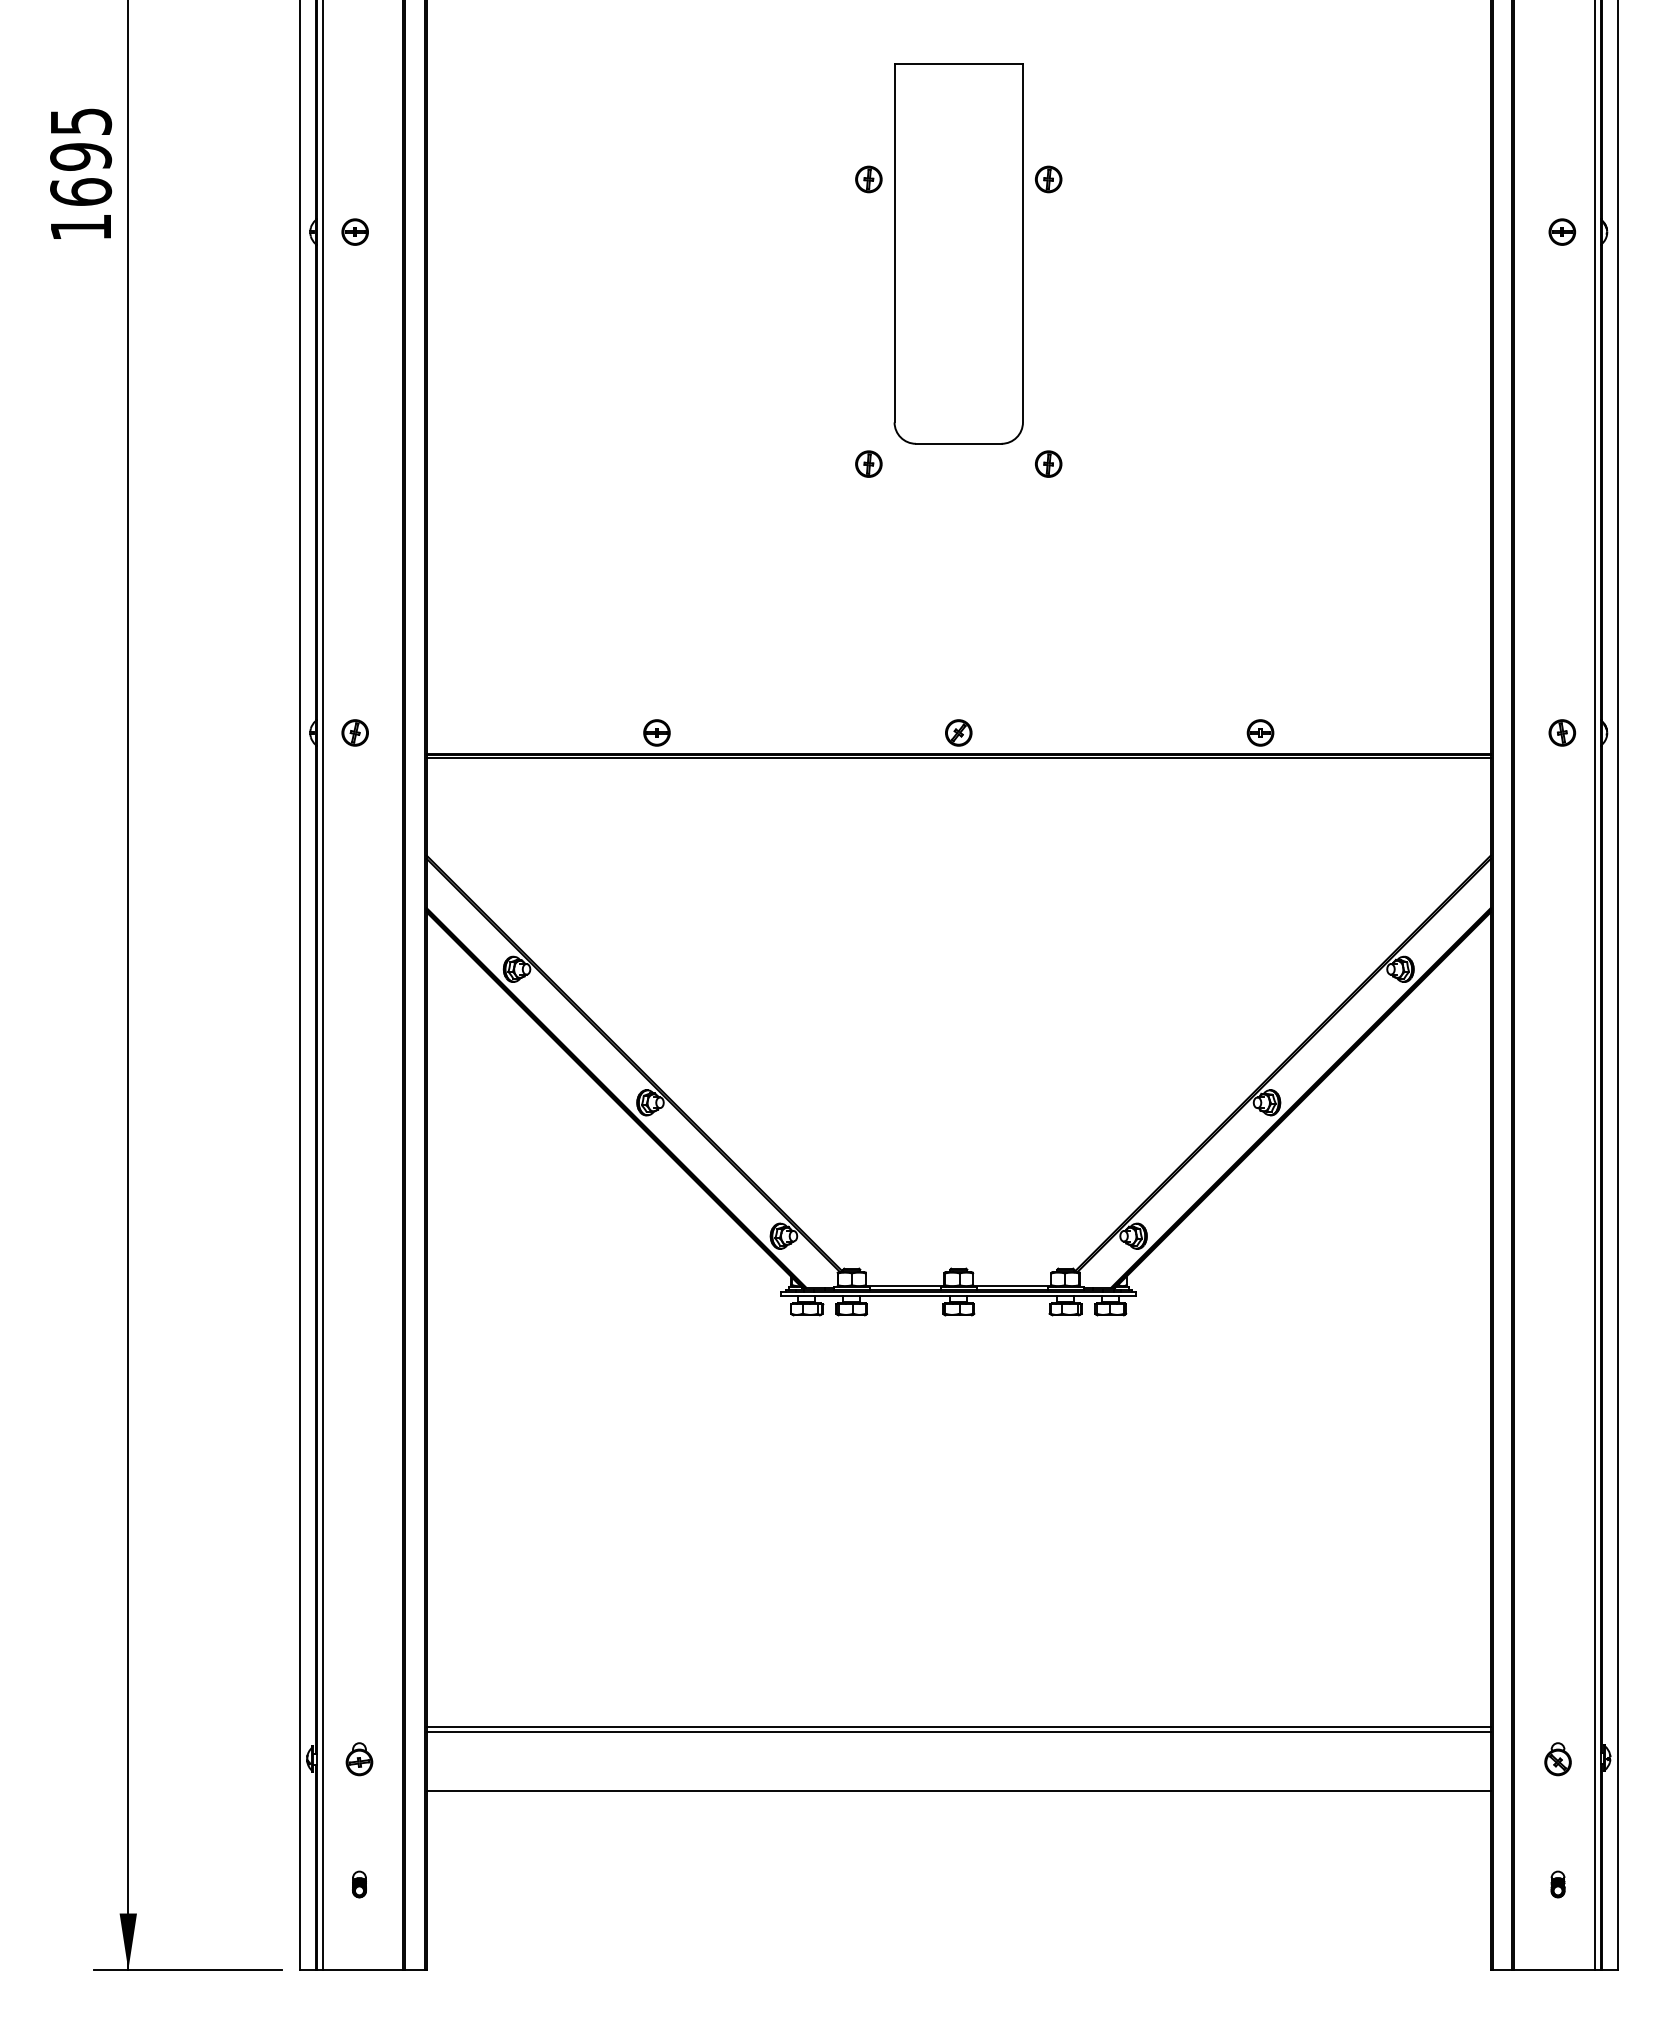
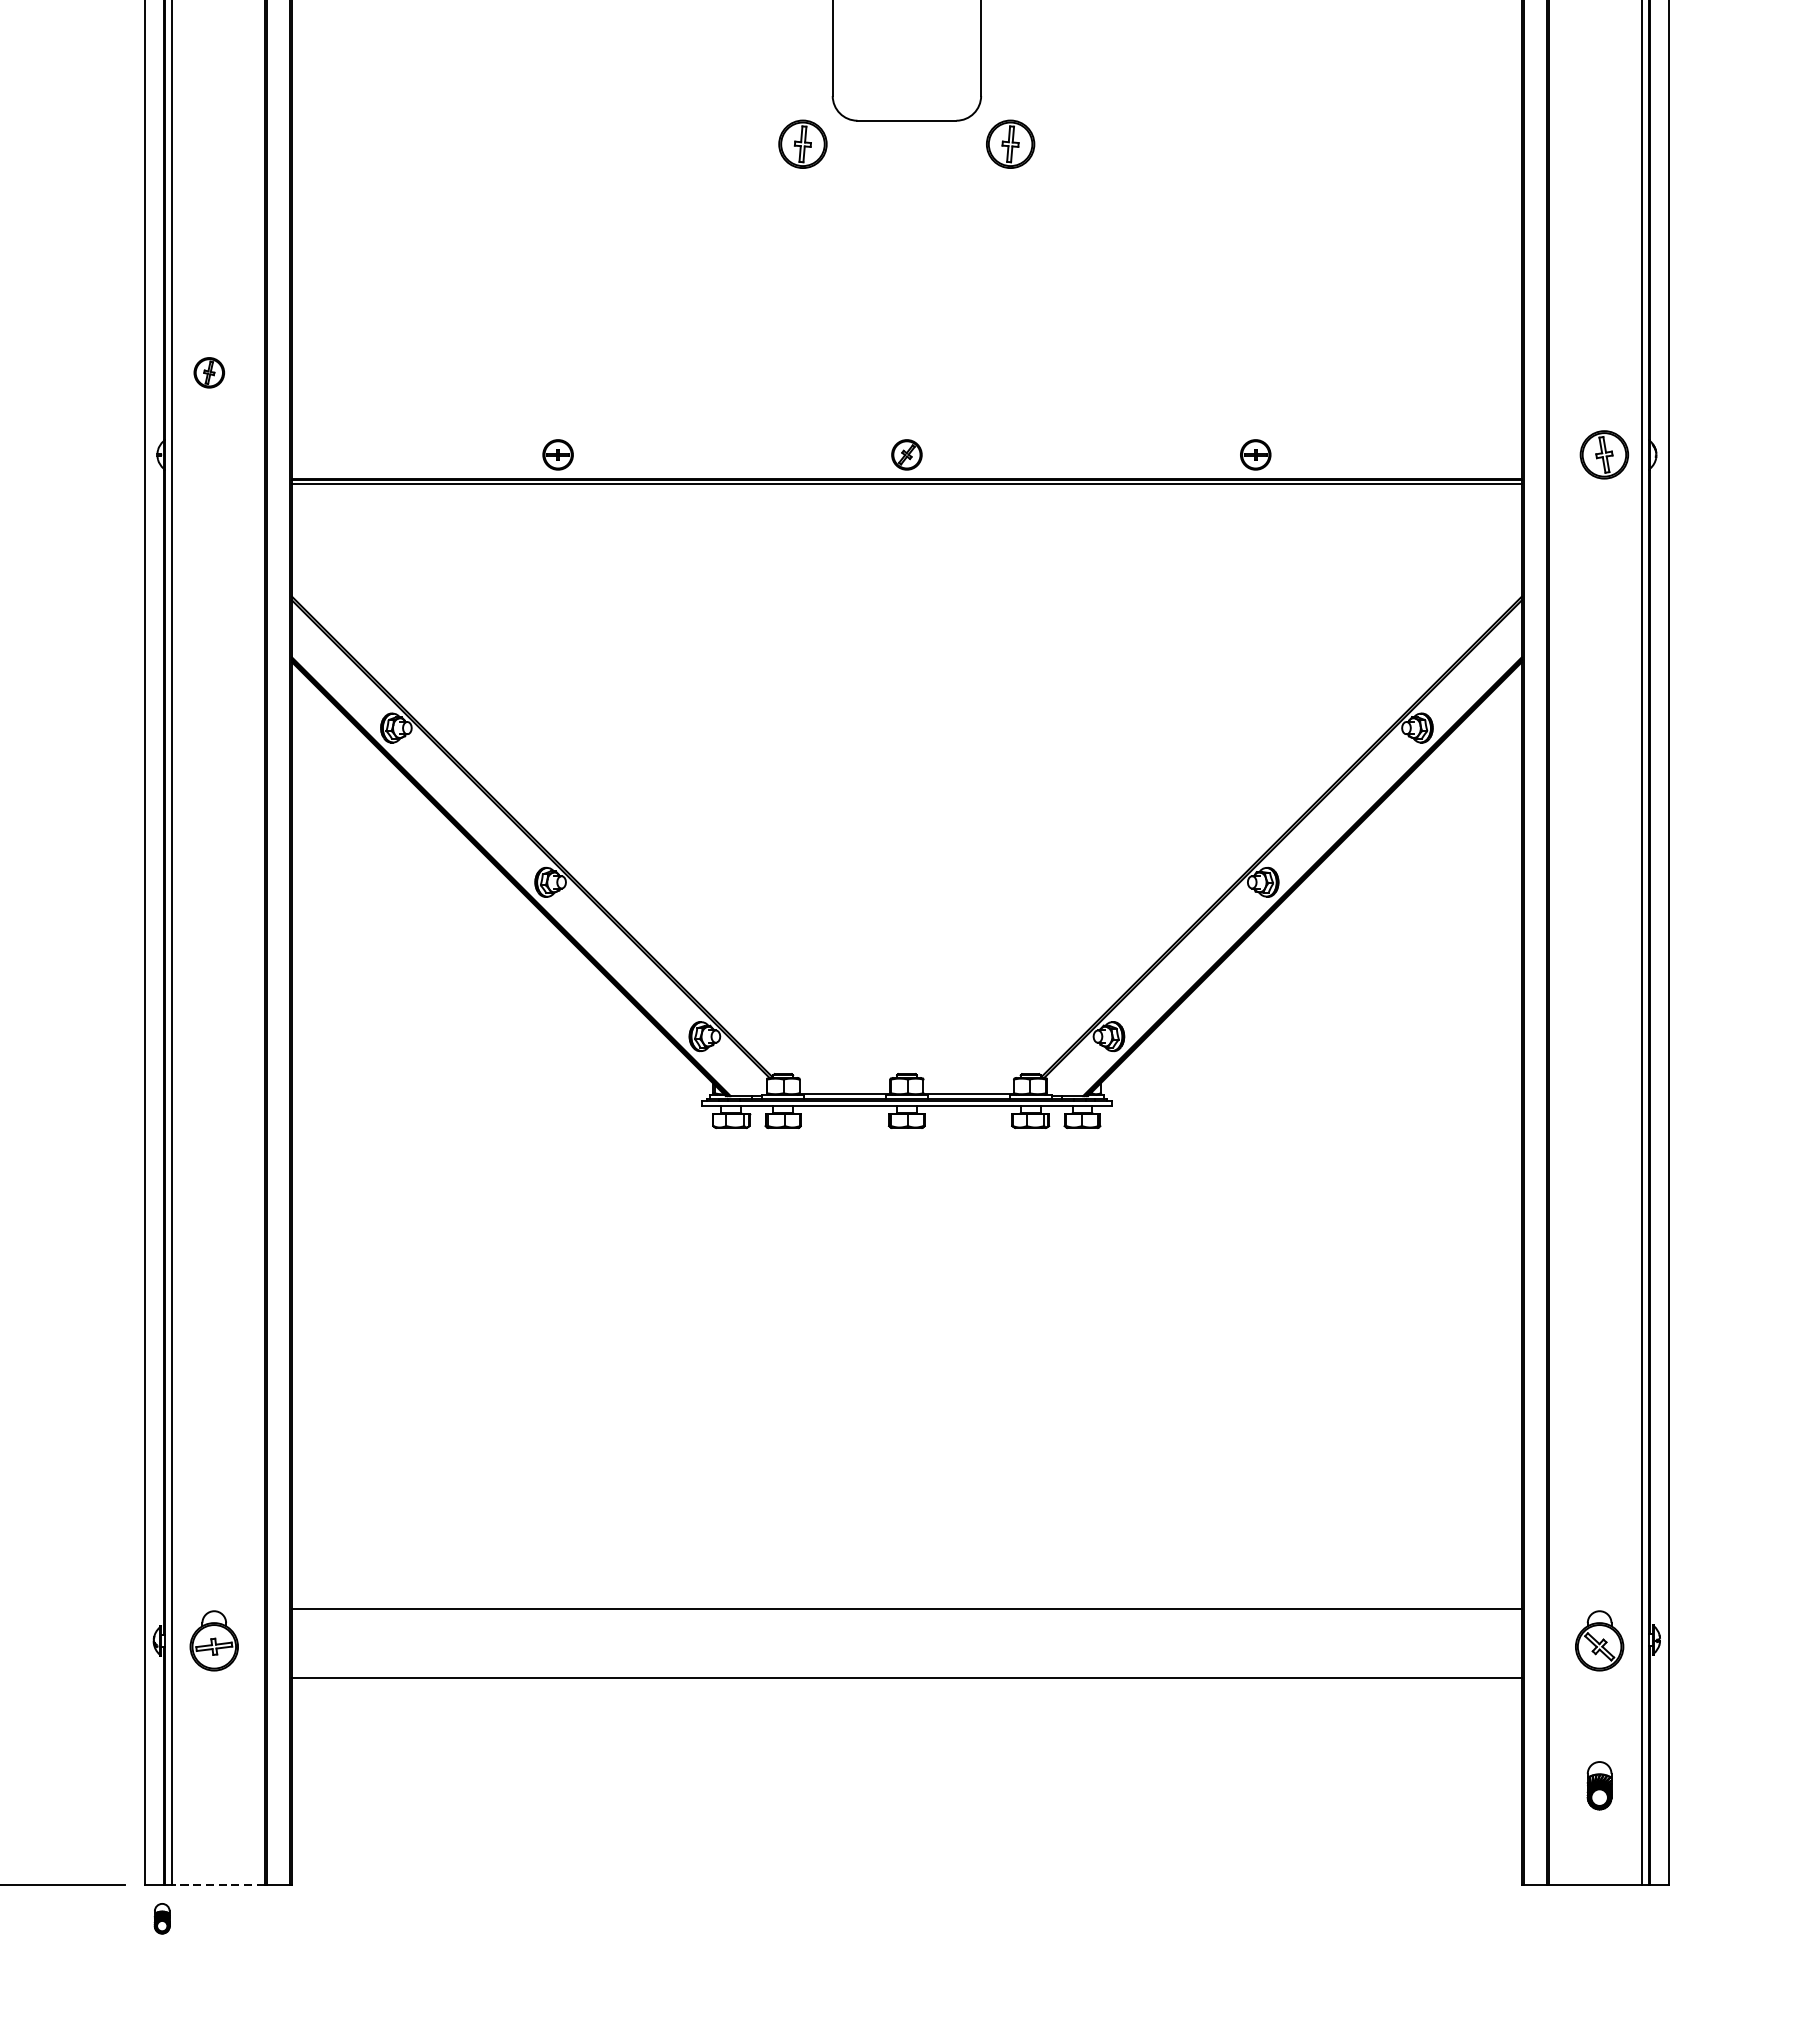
part: (868, 463) -> (802, 143), size x1.6
part: (1048, 463) -> (1010, 143), size x1.6
part: (354, 732) -> (208, 372), moved
part: (1562, 732) -> (1604, 454), size x1.6
line: (958, 1727) -> (906, 1604), removed
part: (359, 1759) -> (214, 1641), size x1.6
part: (1557, 1759) -> (1598, 1641), size x1.6
part: (359, 1884) -> (162, 1918), moved
part: (1557, 1884) -> (1598, 1785), size x1.6
line: (362, 1970) -> (217, 1885), solid -> dashed

